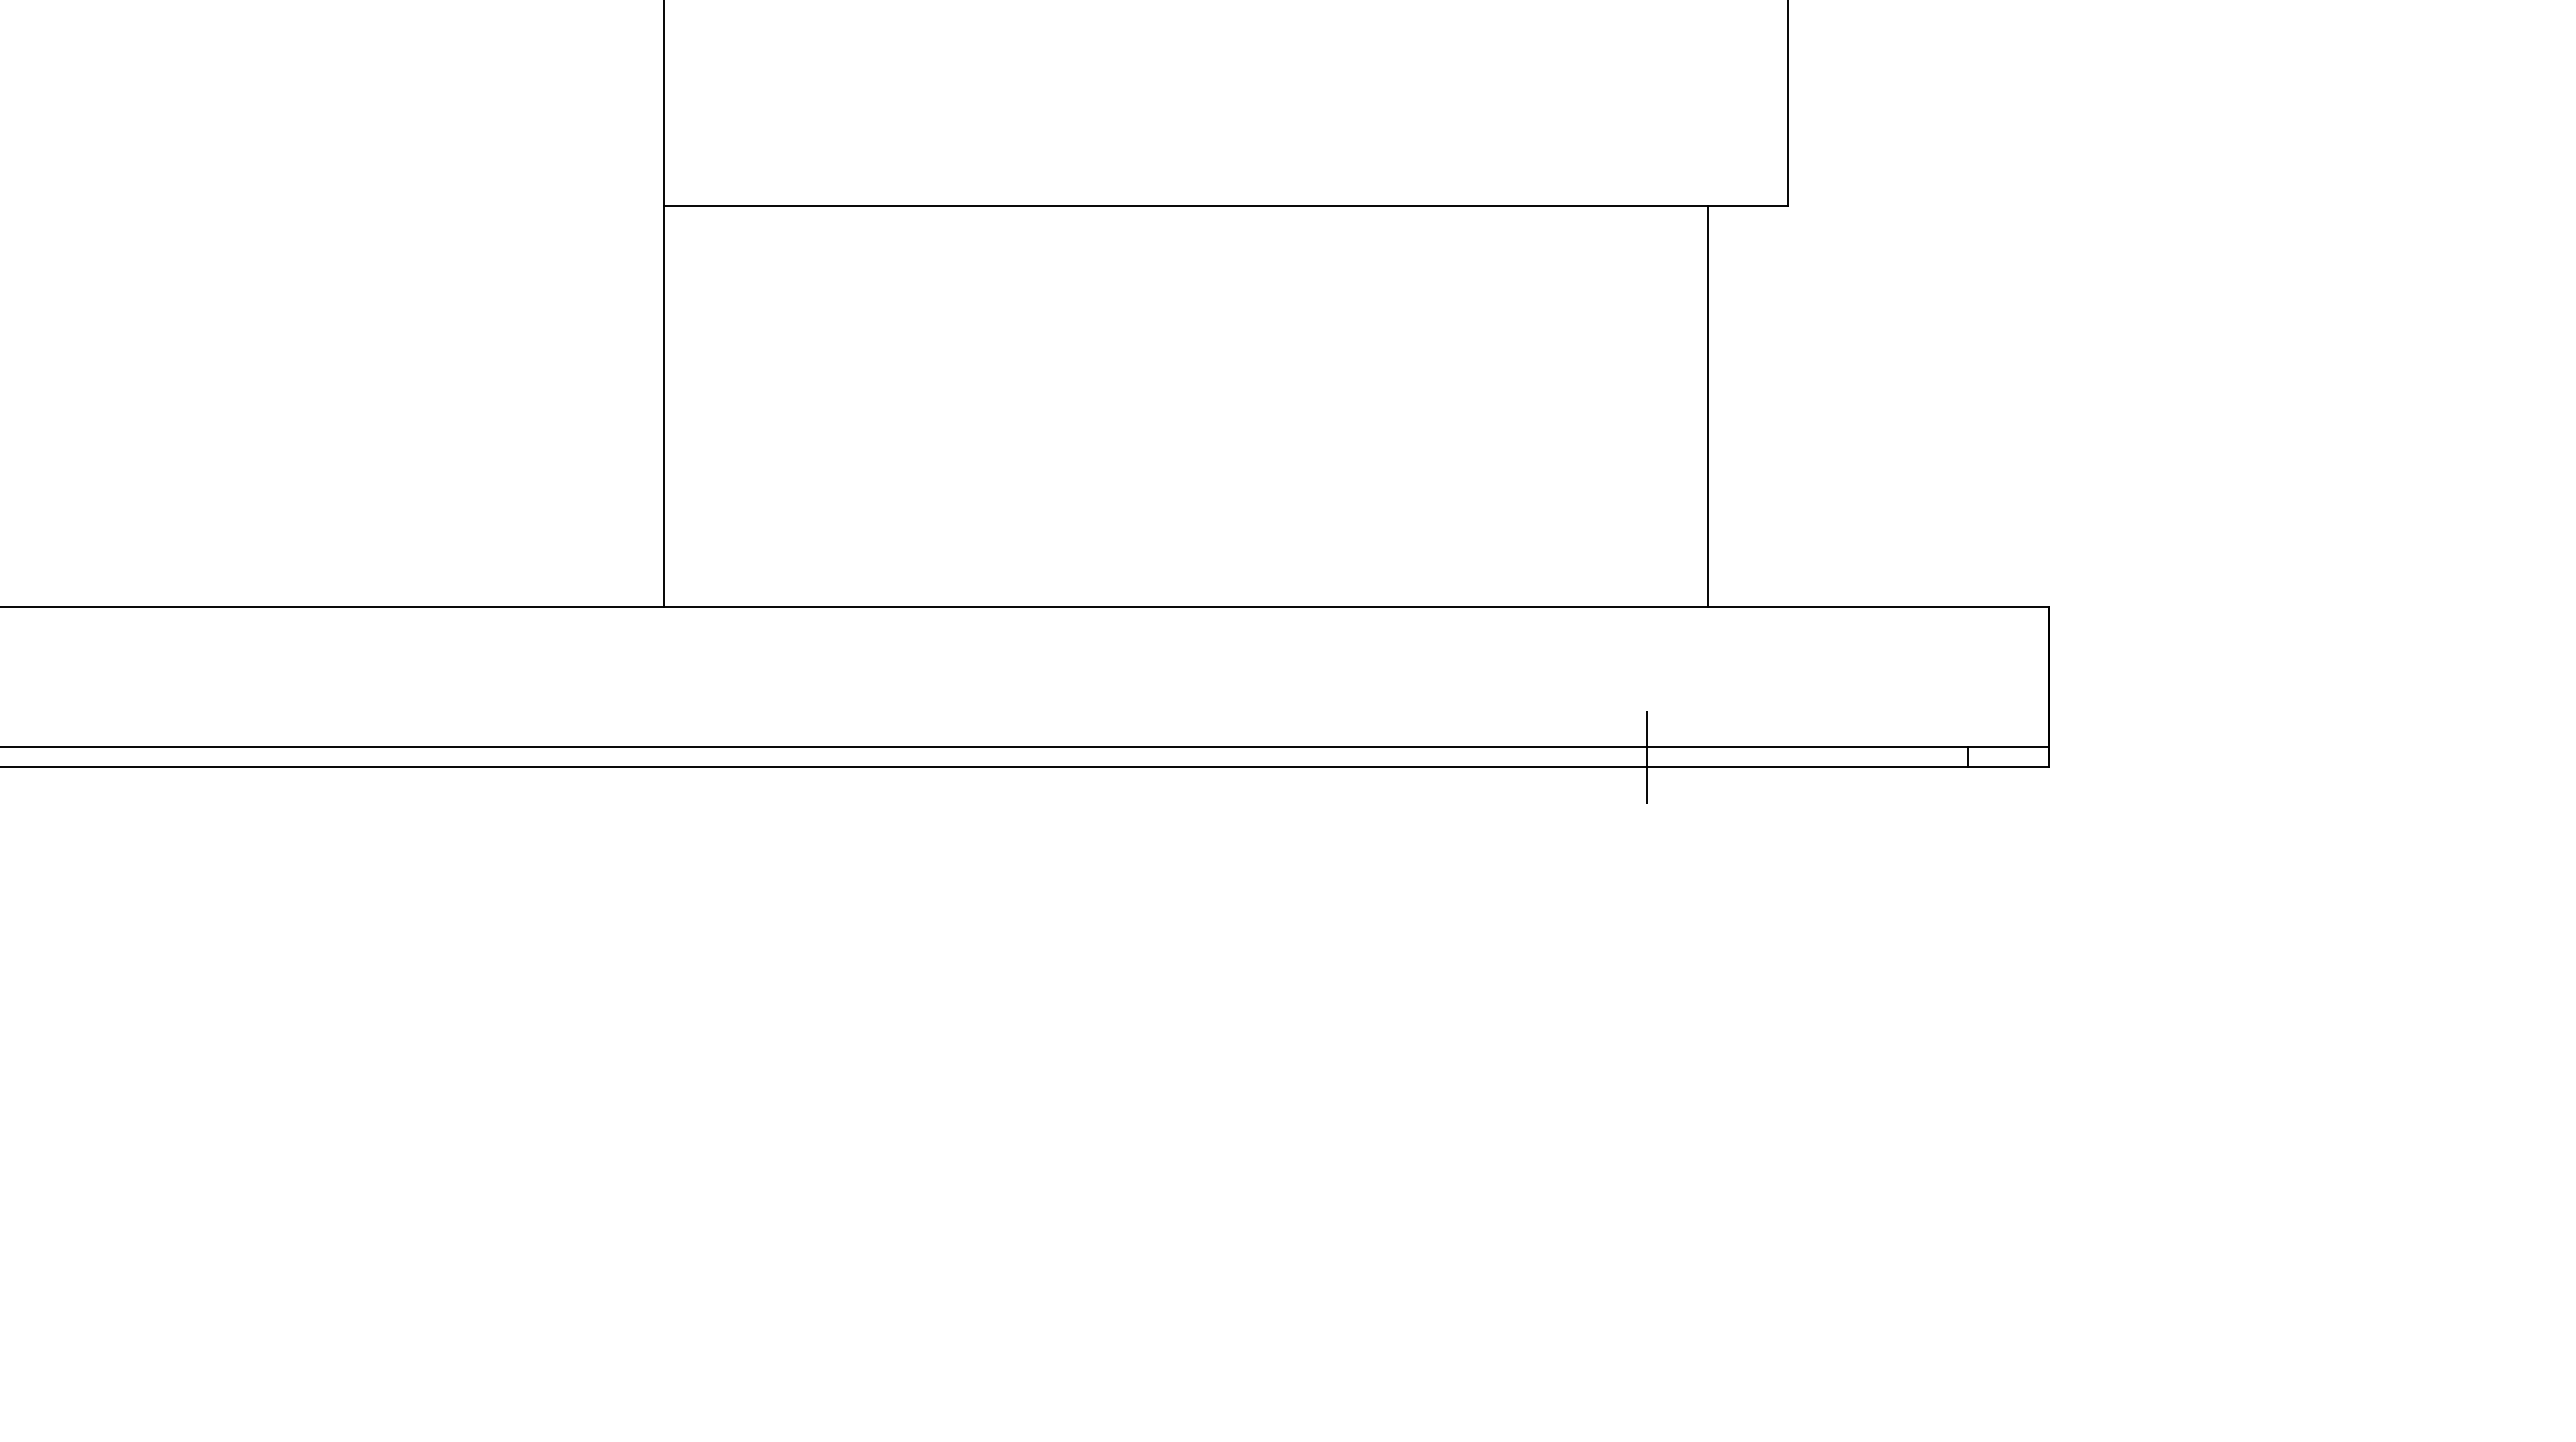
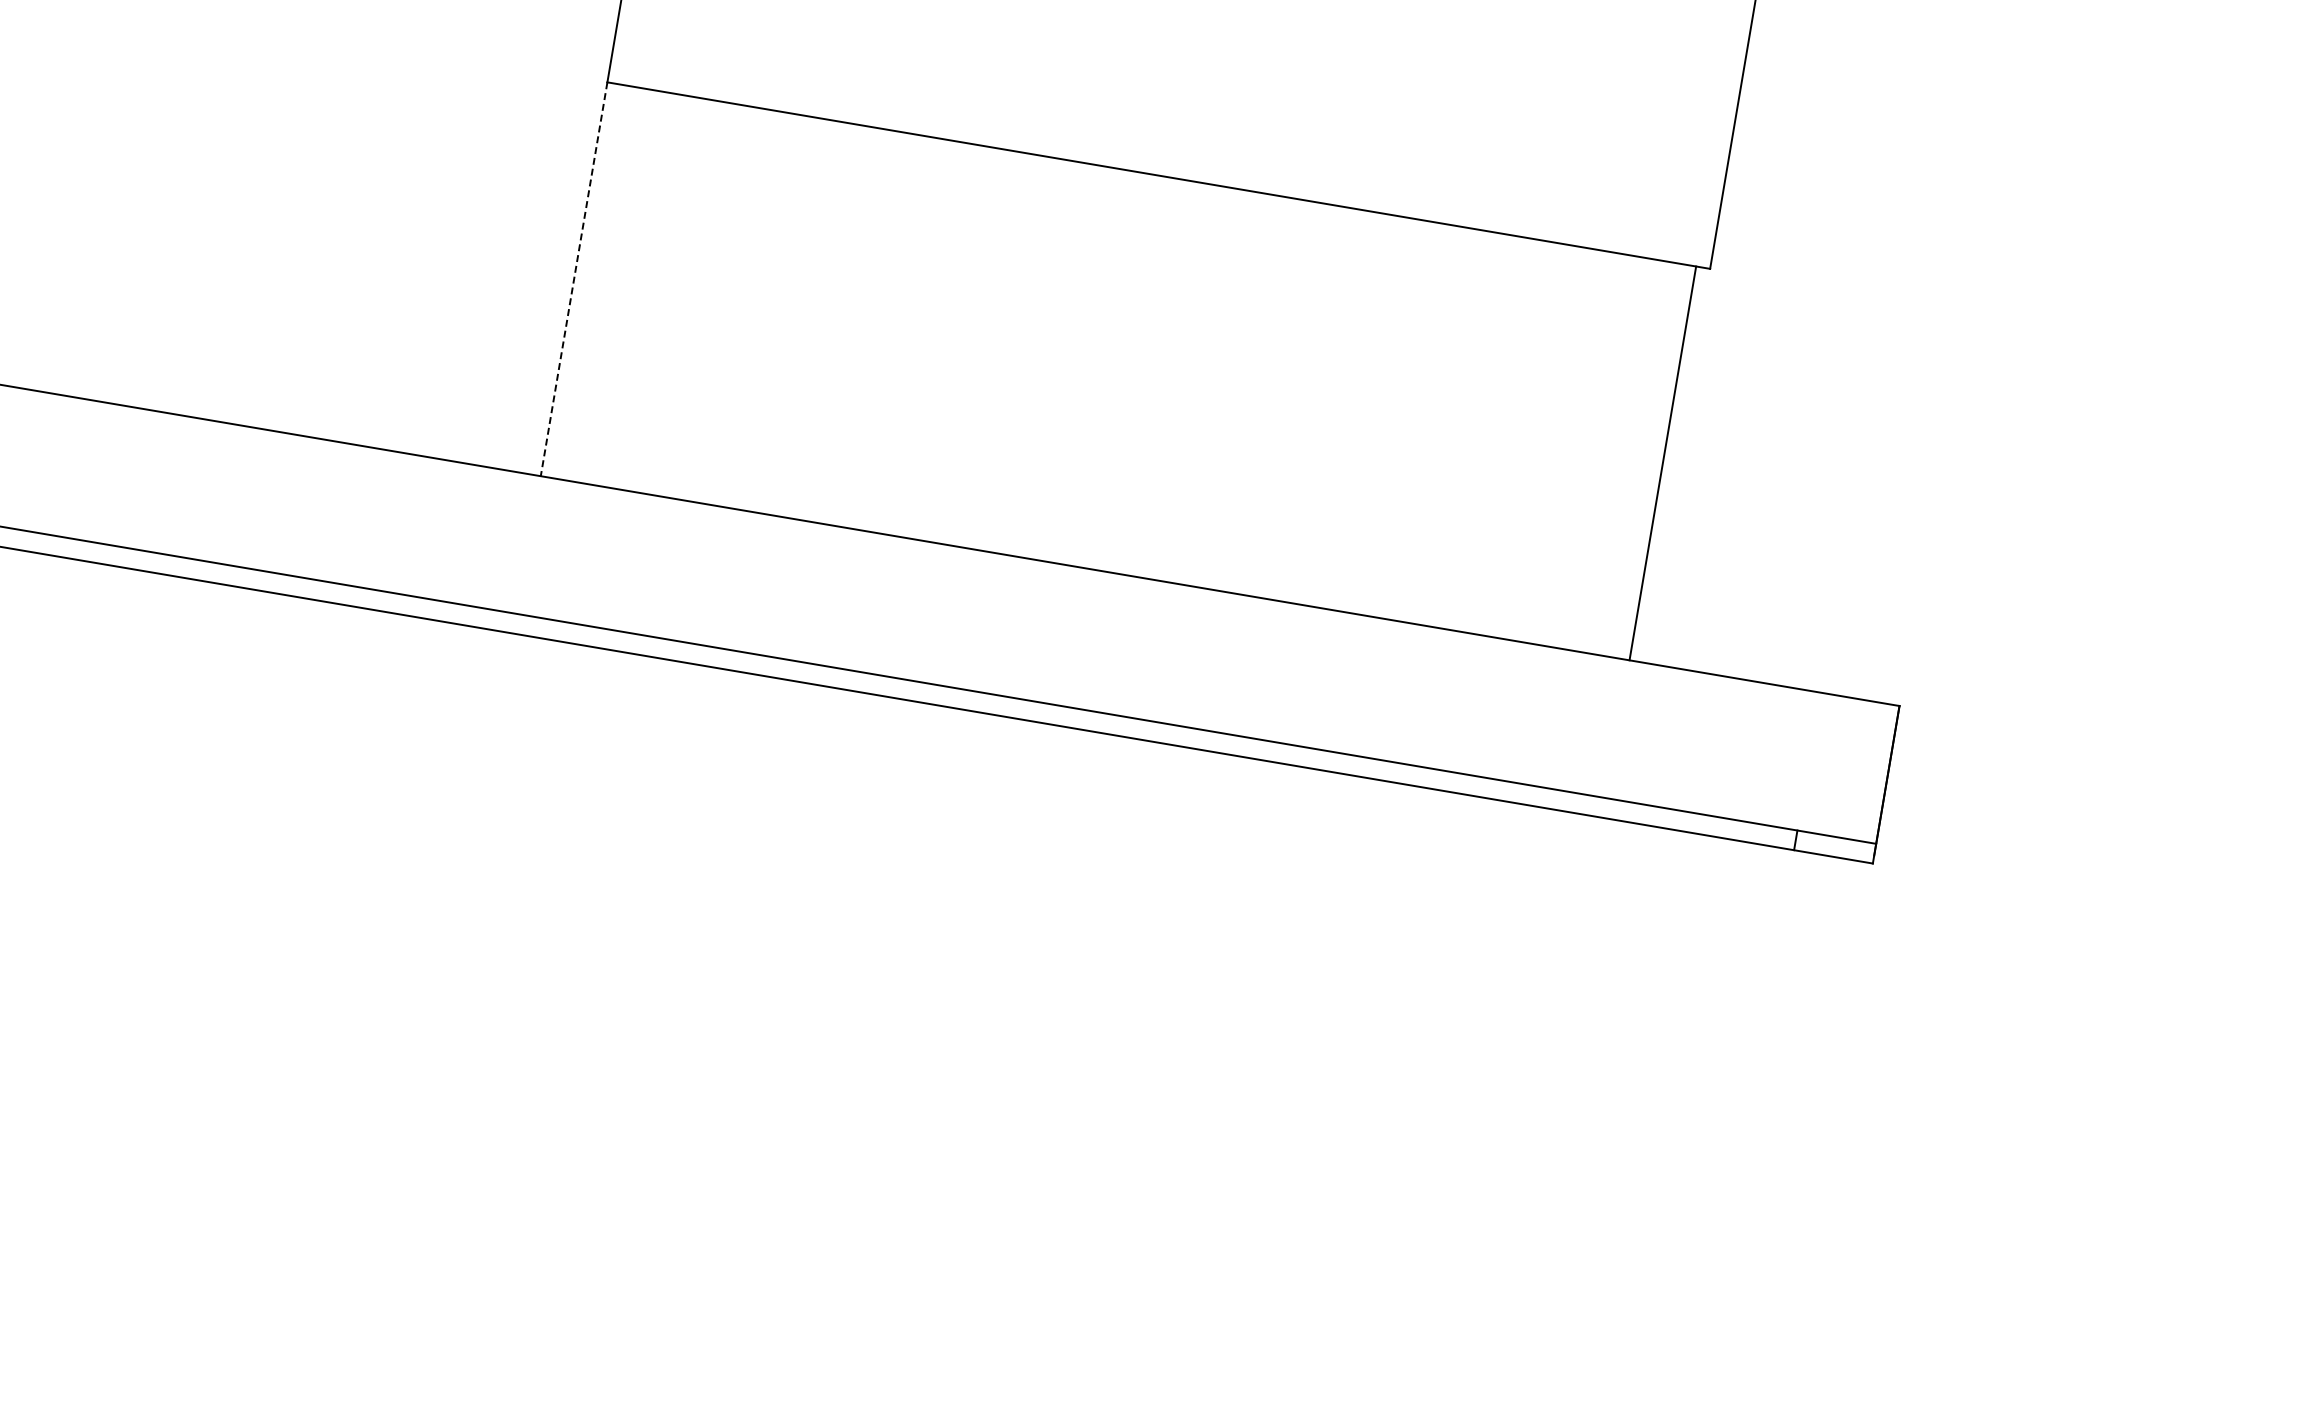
line: (664, 406) -> (574, 279), solid -> dashed
line: (1707, 406) -> (1662, 463), moved
line: (1647, 756) -> (1480, 786), removed

